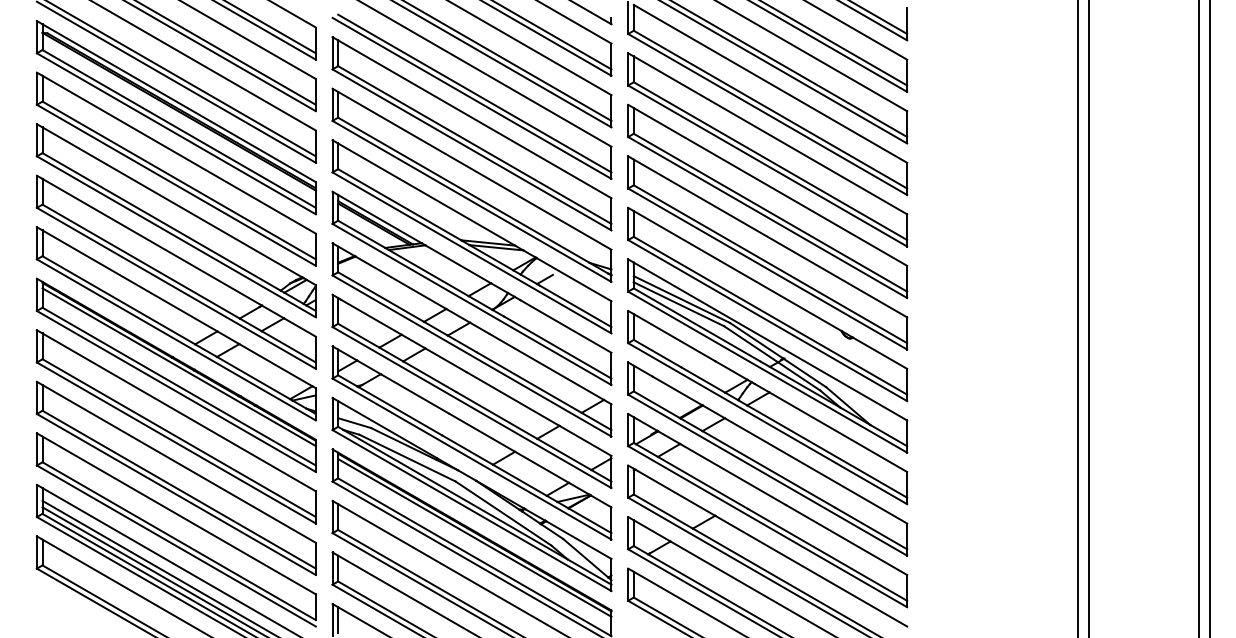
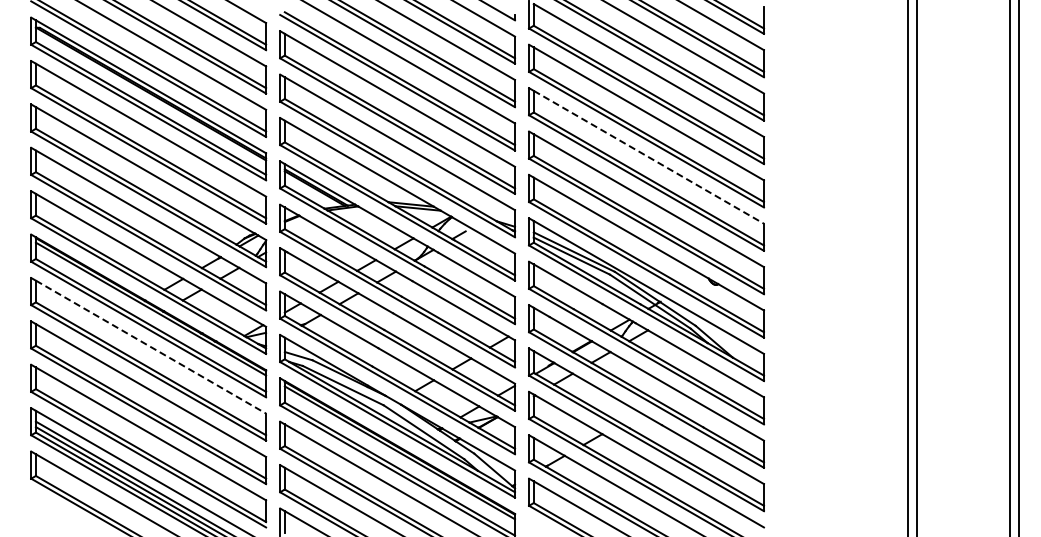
line: (770, 187) -> (648, 157), solid -> dashed
line: (179, 412) -> (151, 347), solid -> dashed

